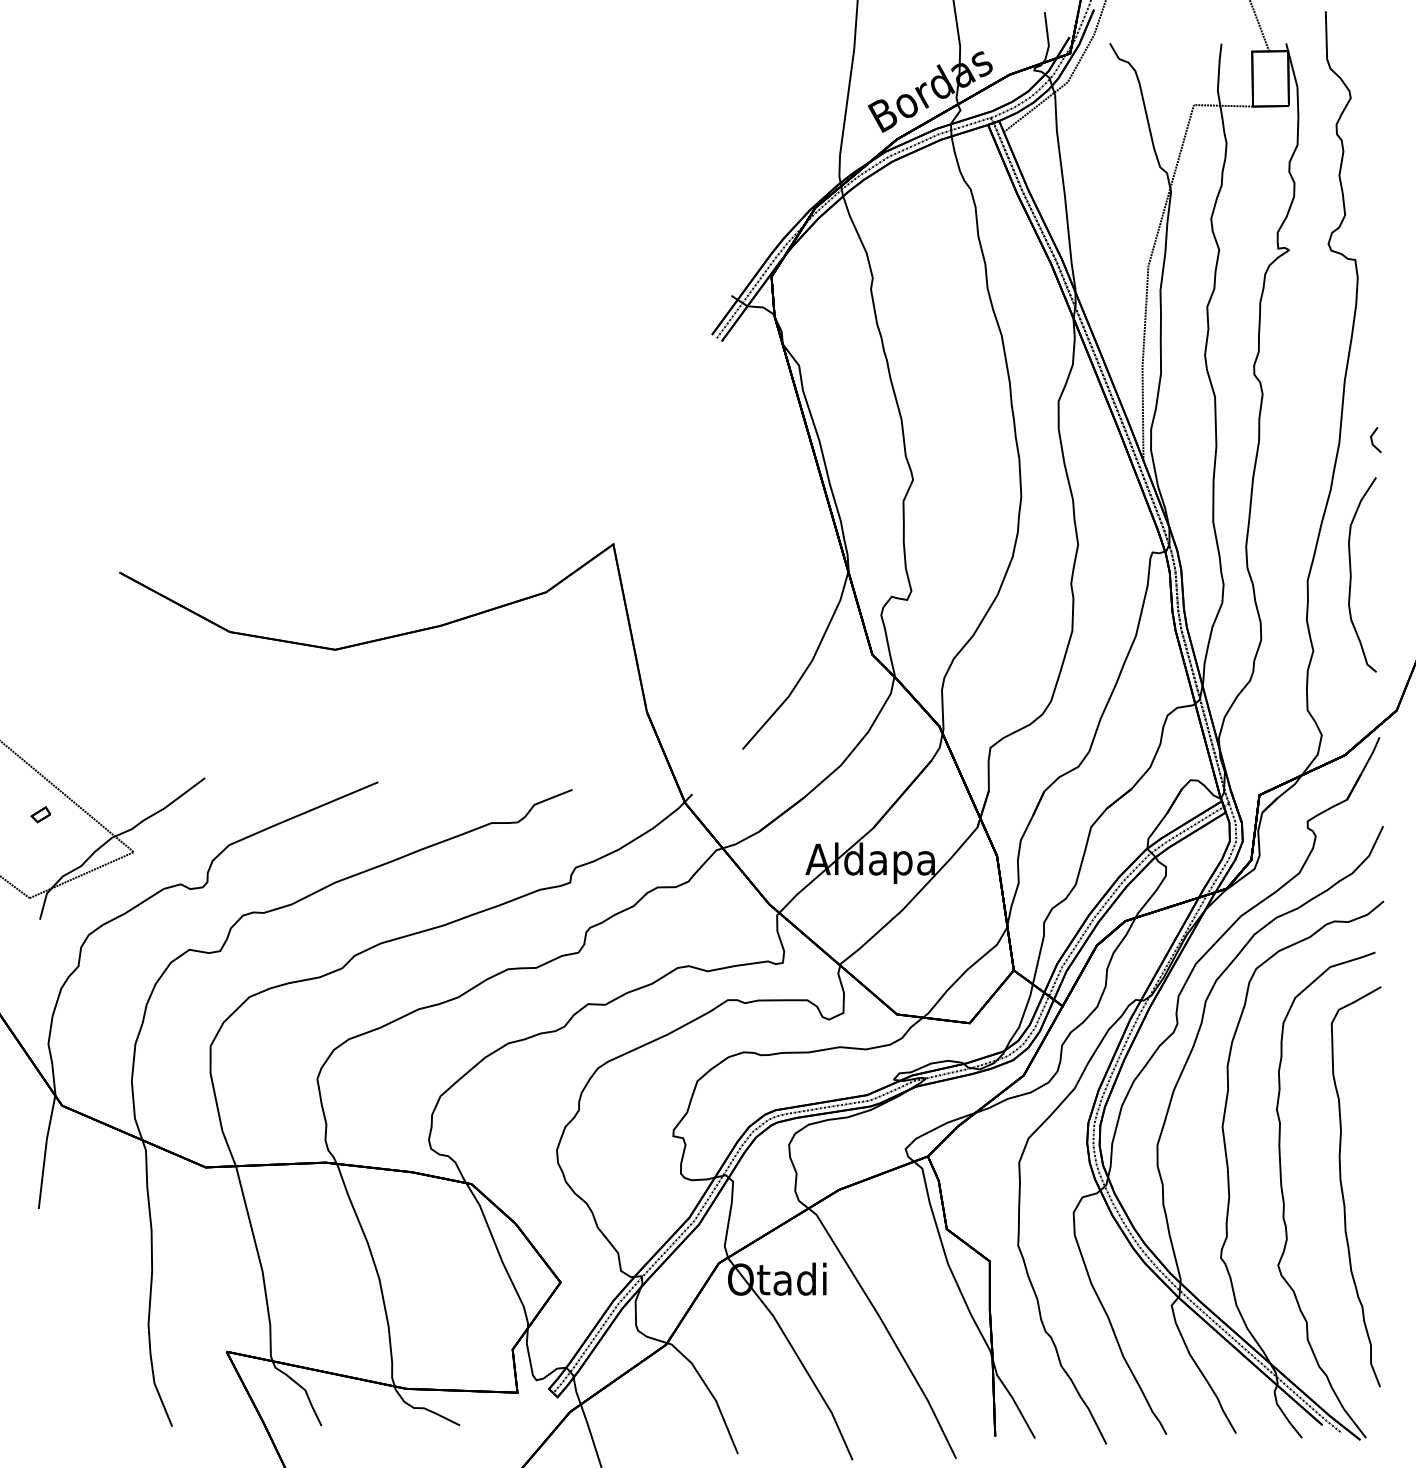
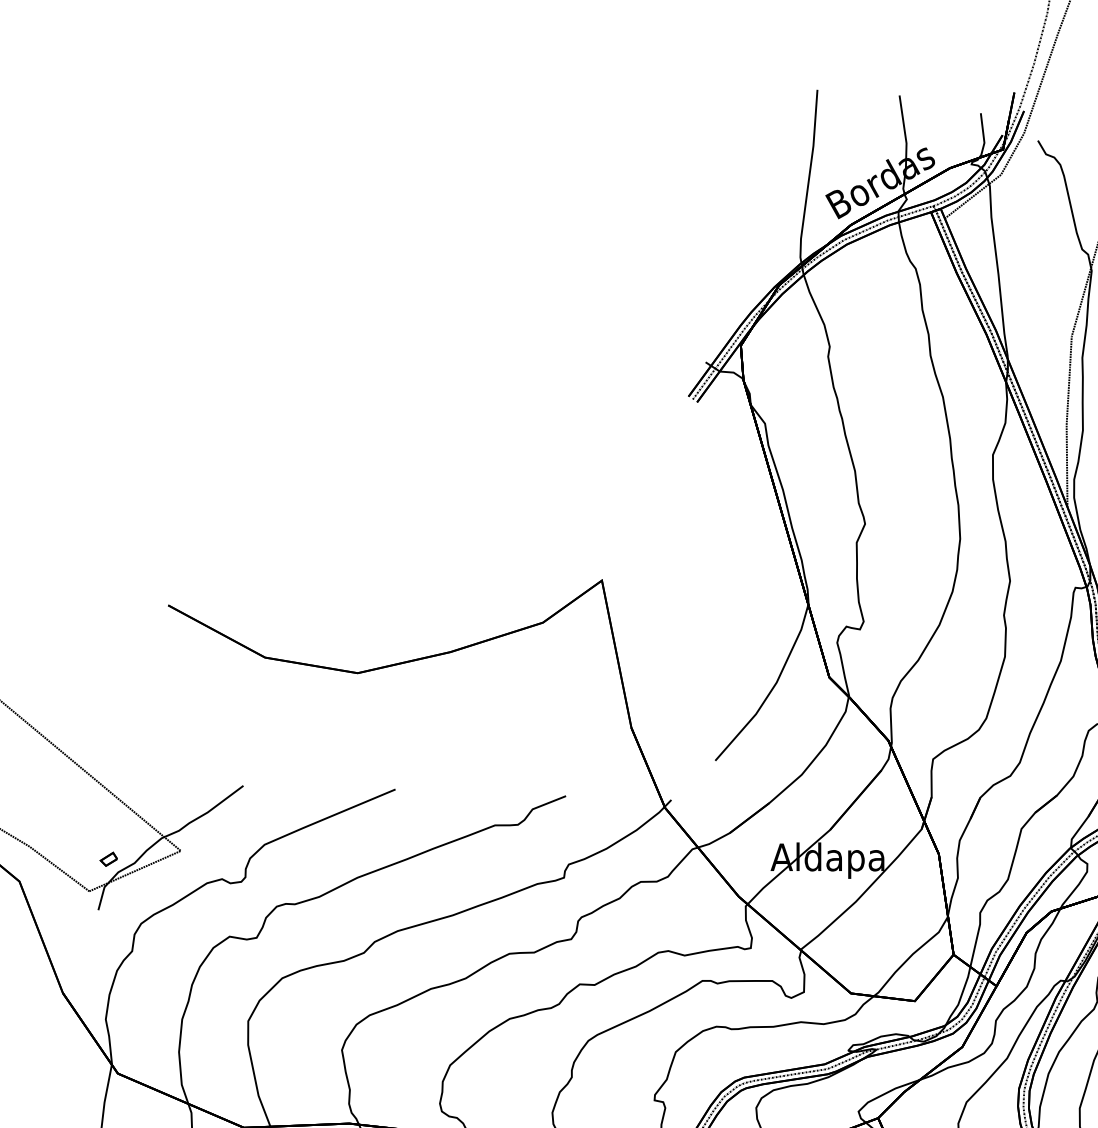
part: (40, 814) -> (108, 859), moved

